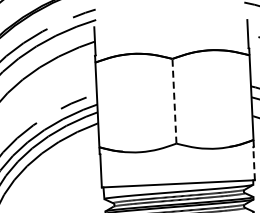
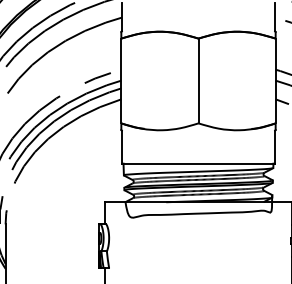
line: (174, 100) -> (198, 80), dashed -> solid
line: (254, 164) -> (275, 147), dashed -> solid

